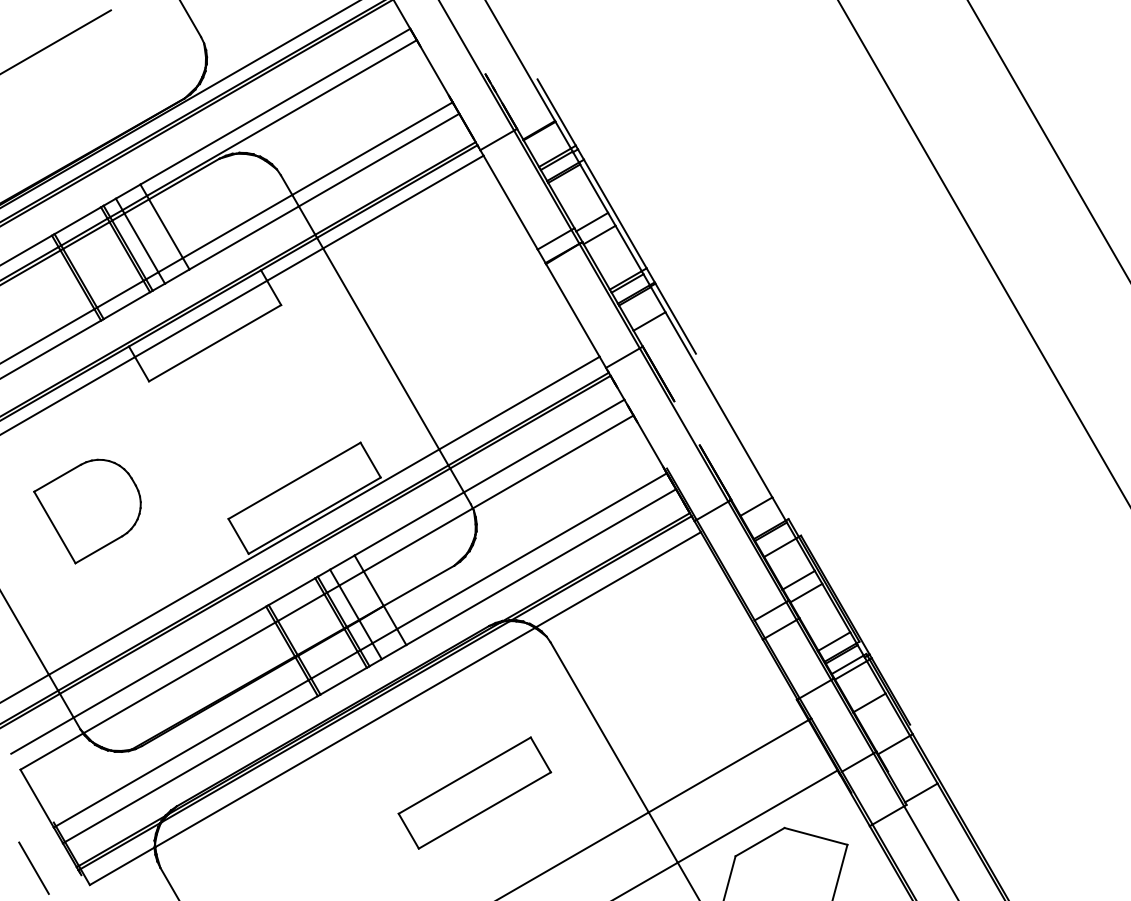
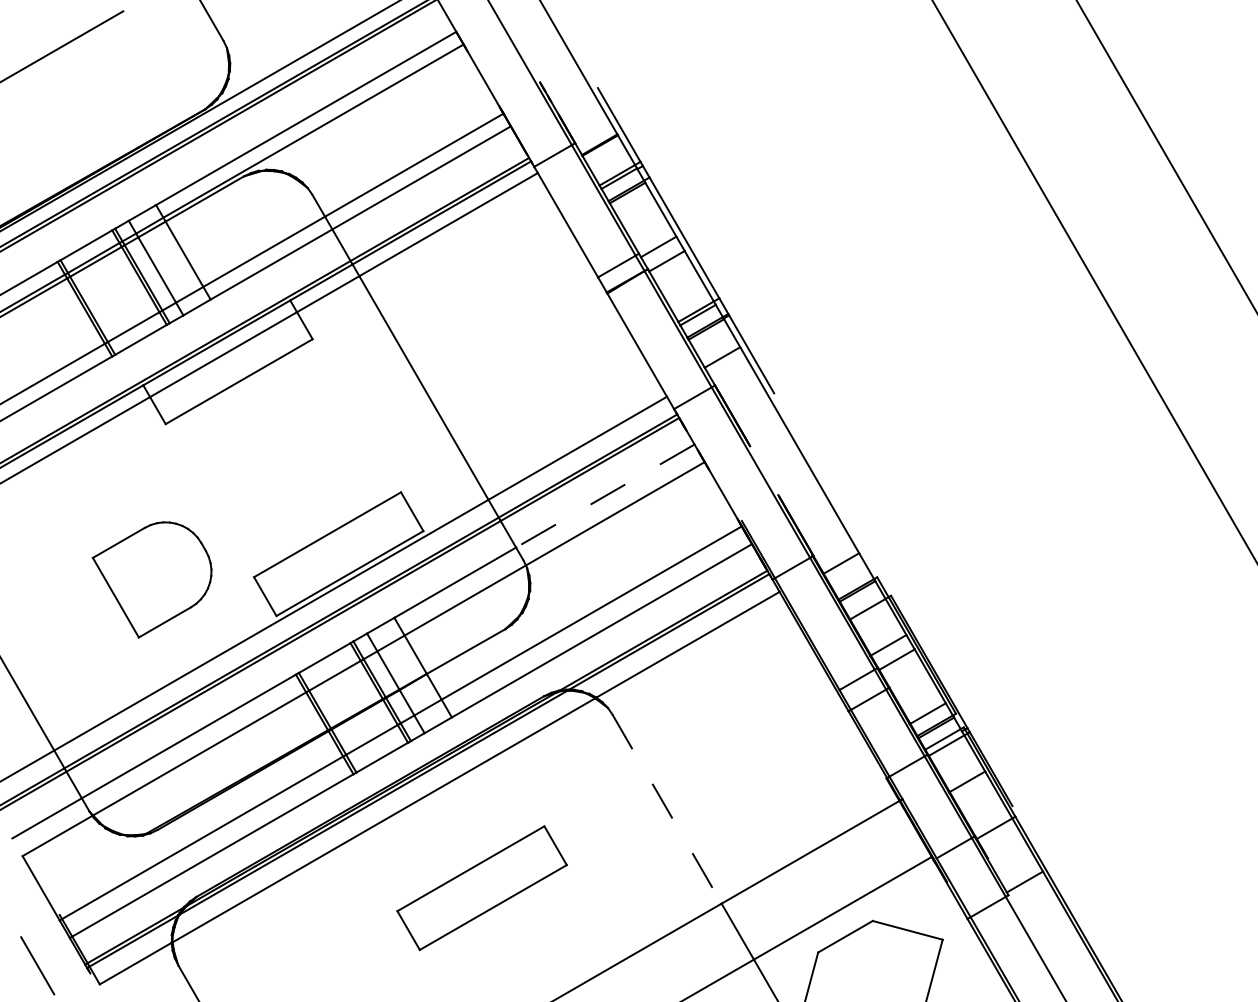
line: (543, 446) -> (604, 496), solid -> dashed
part: (86, 511) -> (151, 579), moved
line: (600, 727) -> (667, 809), solid -> dashed
part: (474, 793) -> (481, 888), moved

